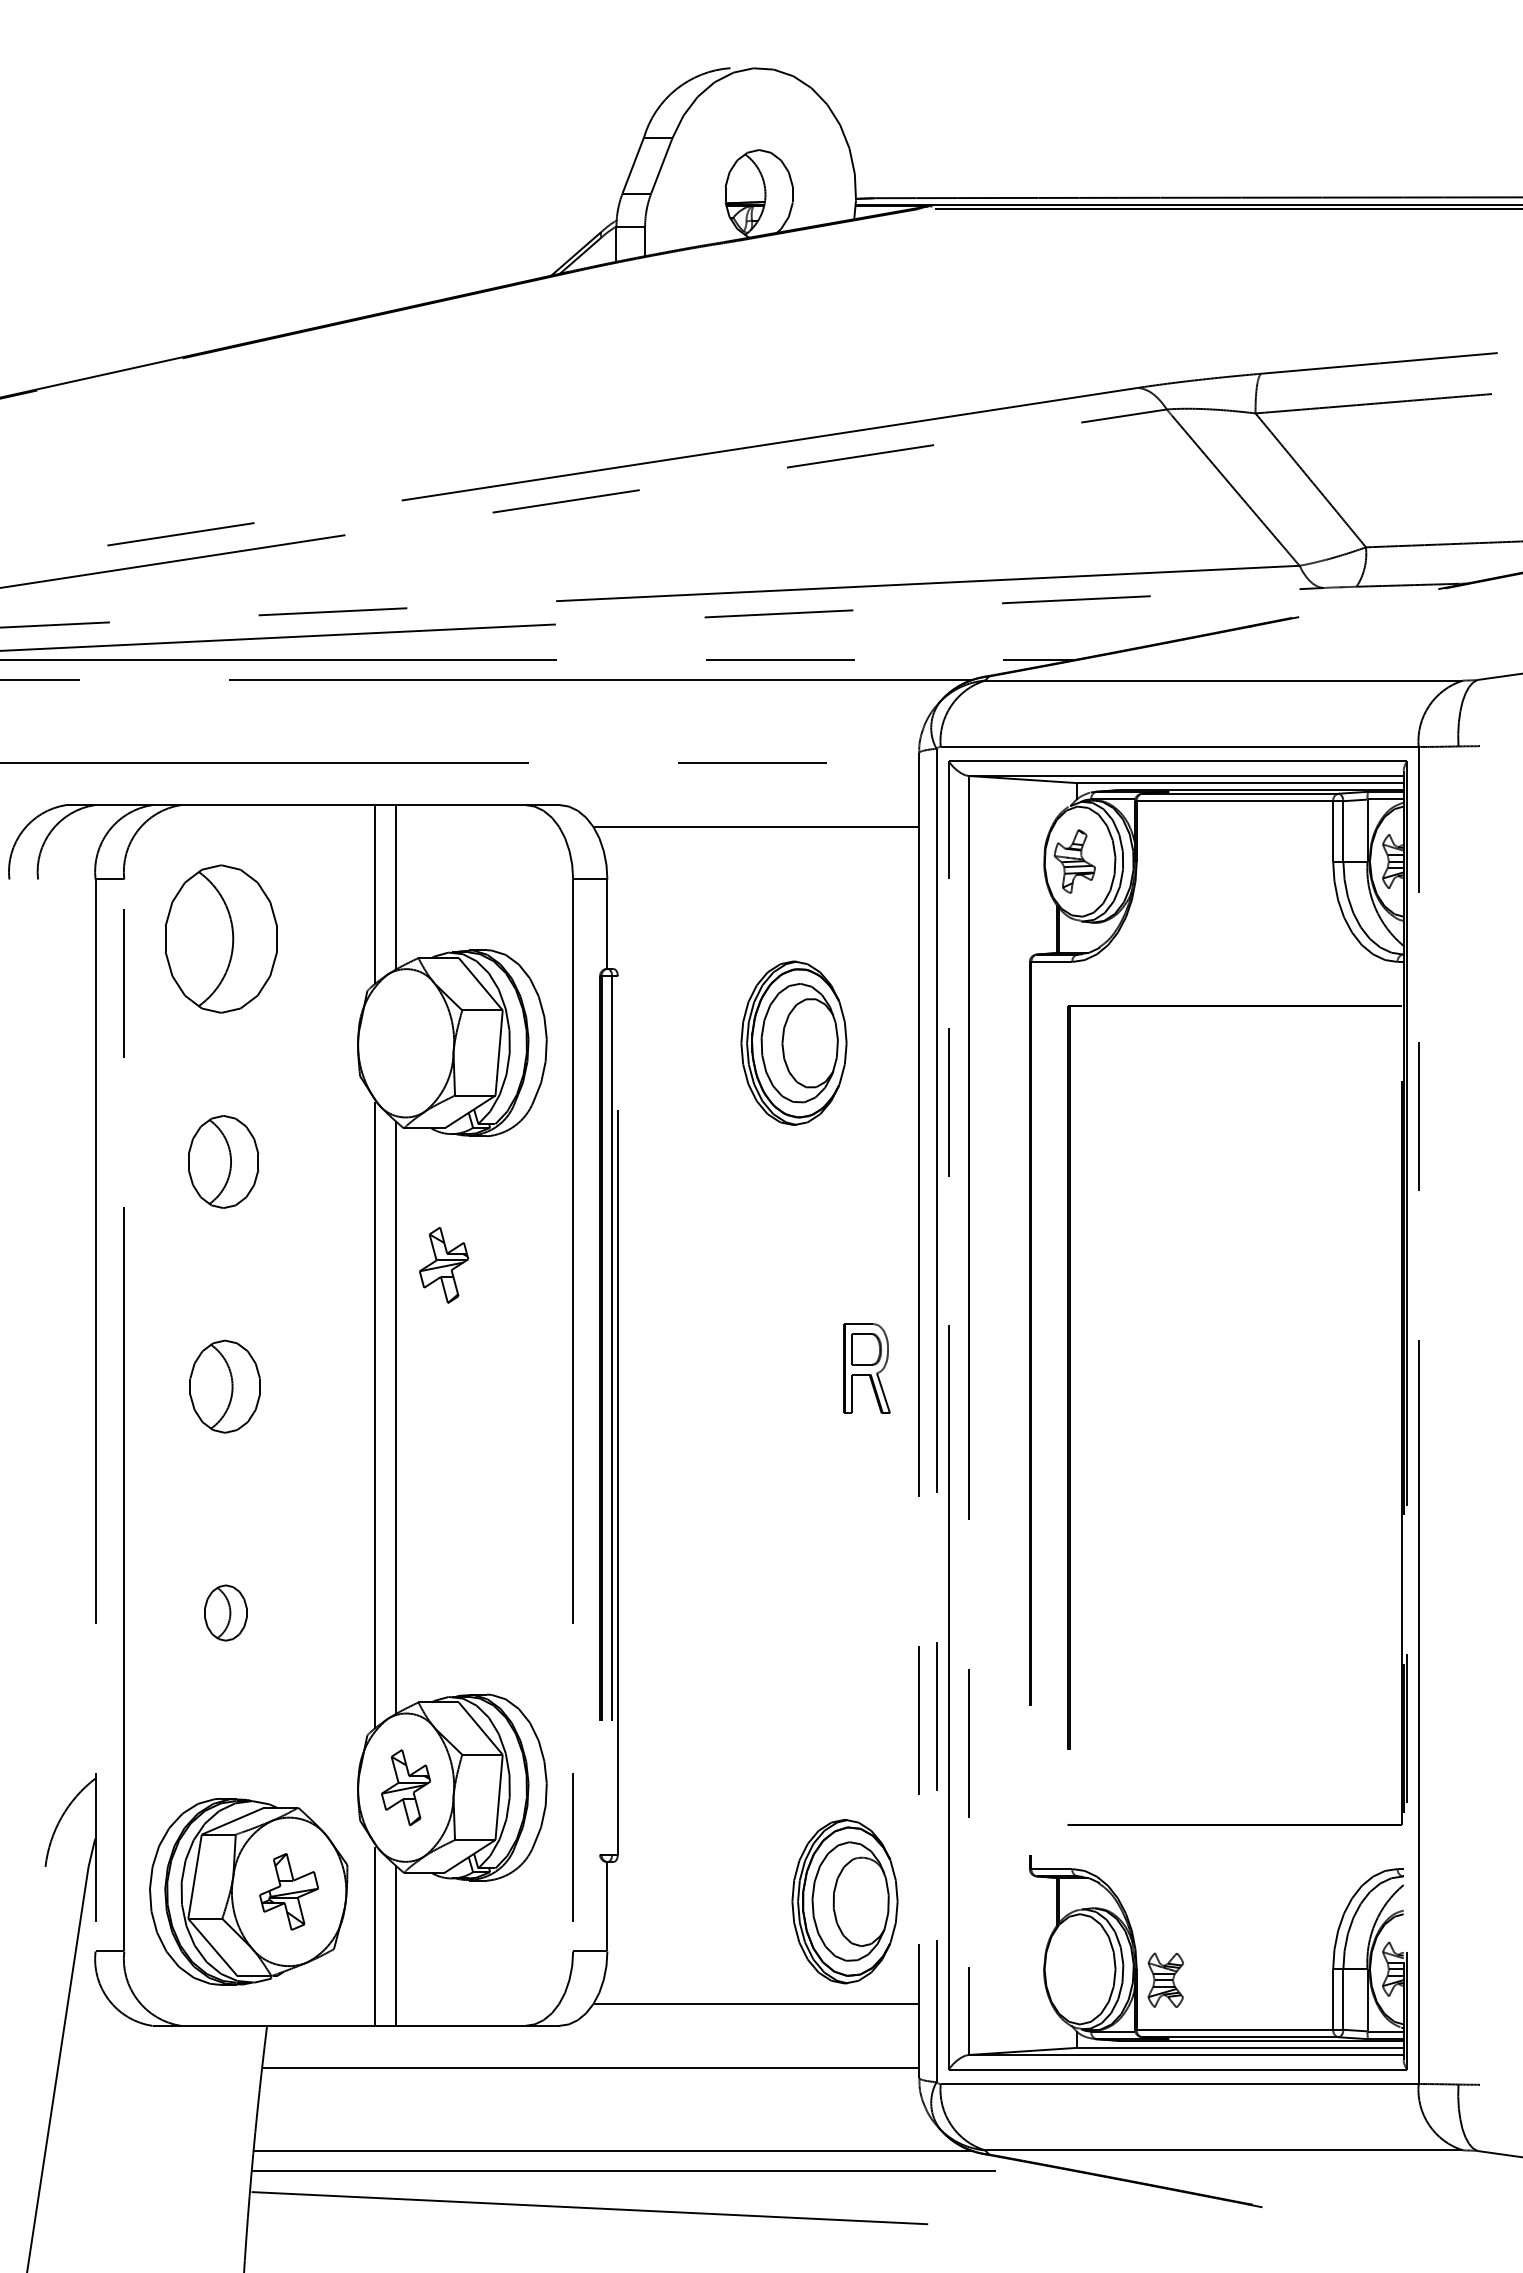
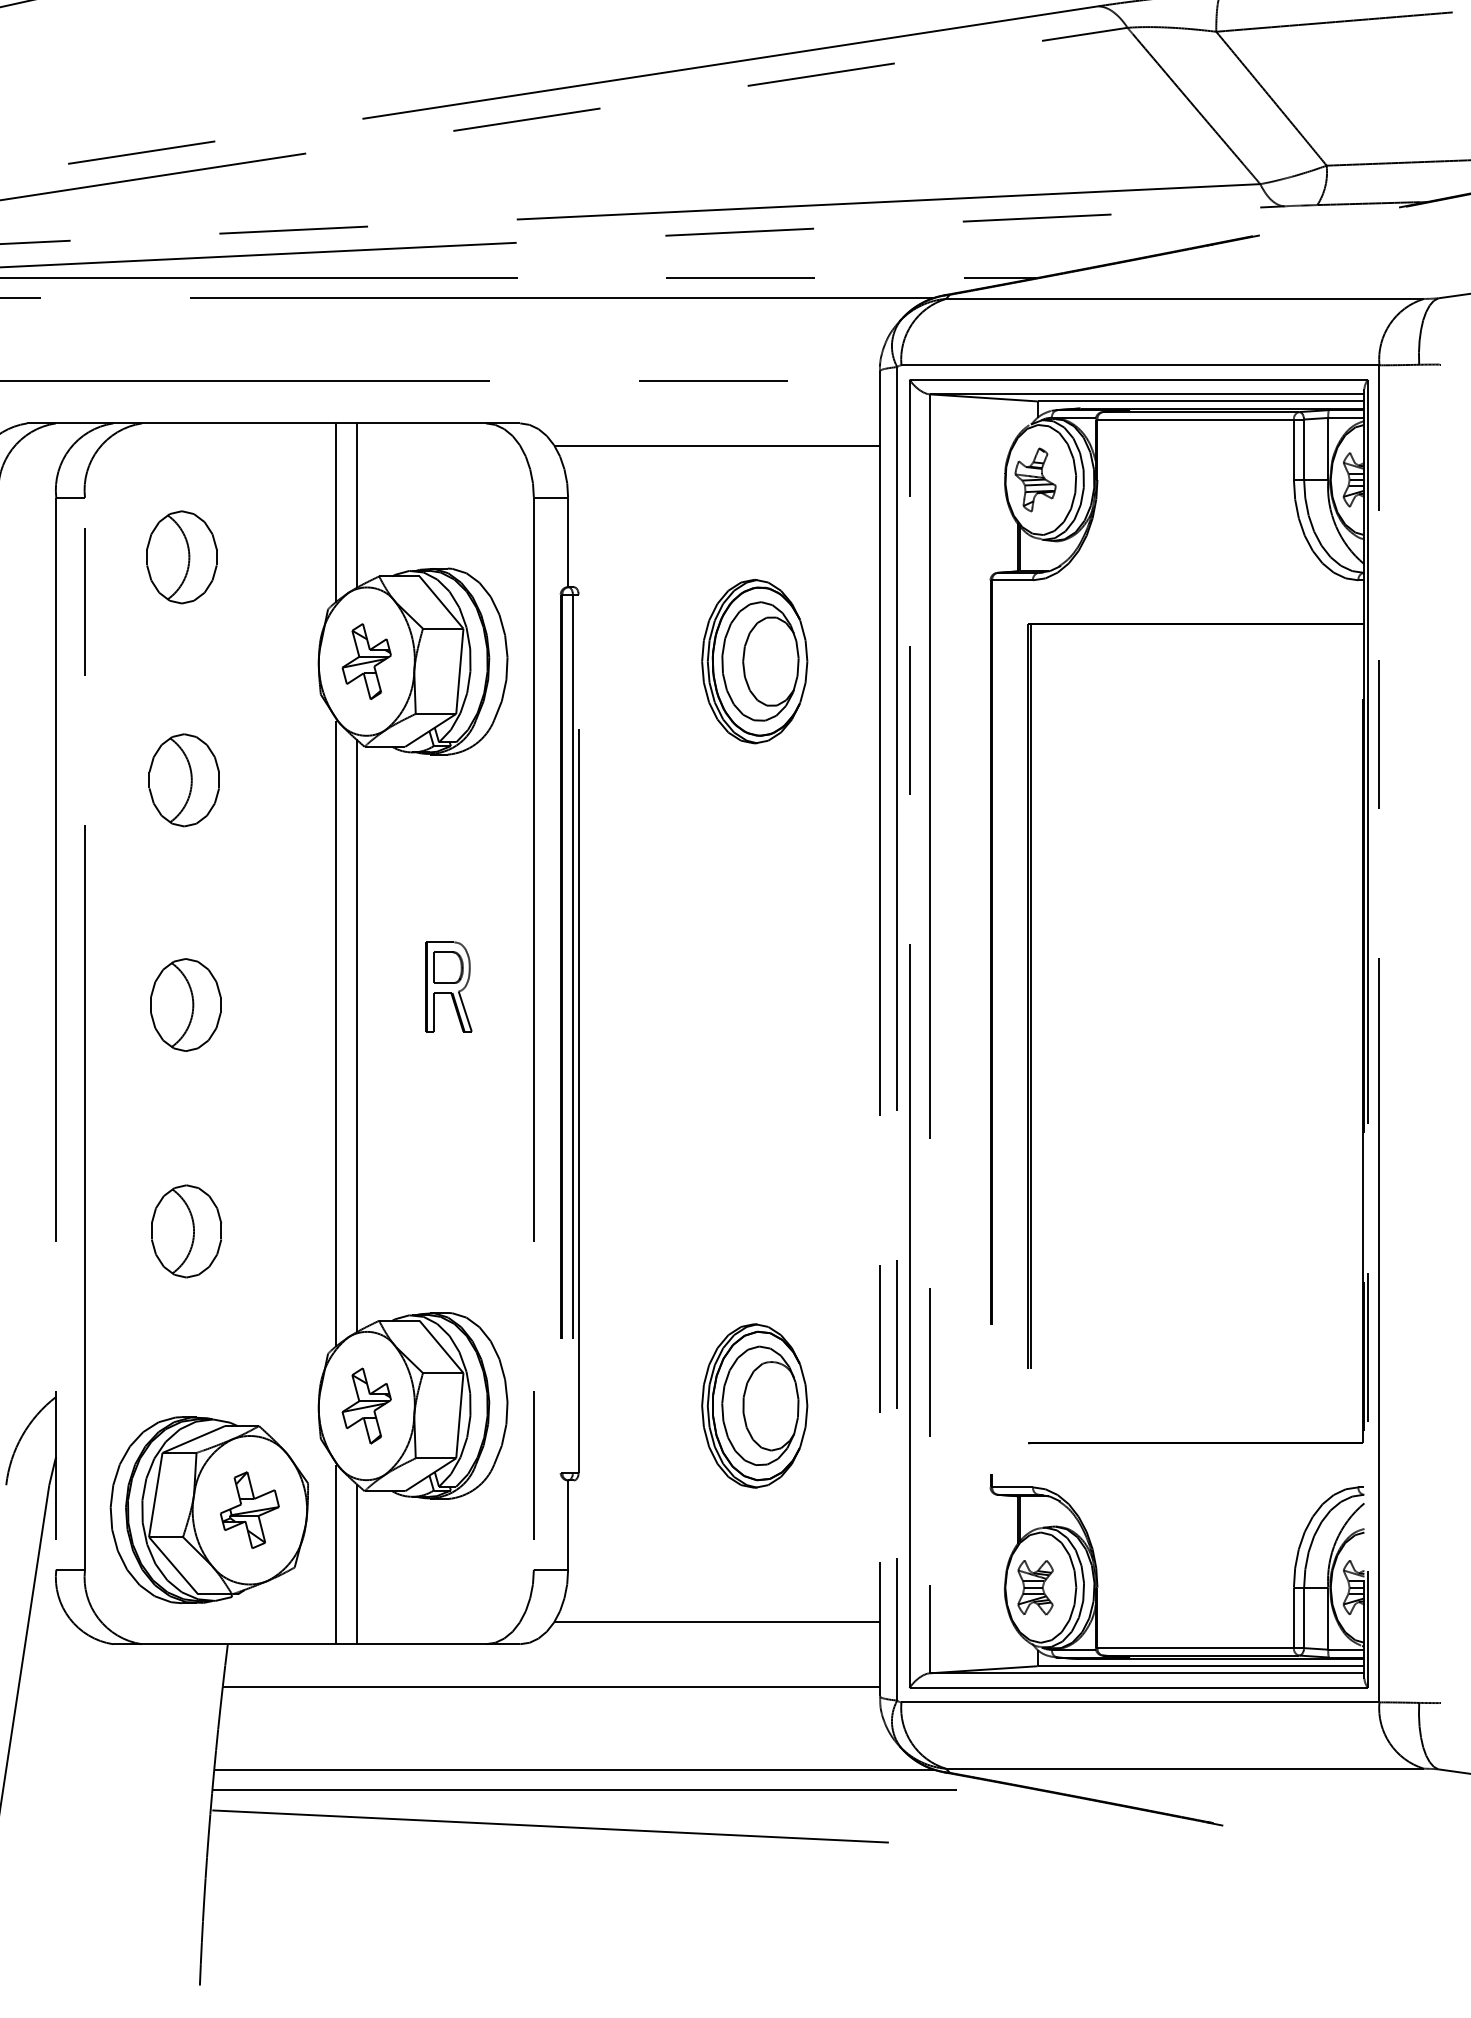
part: (220, 938) -> (181, 556), size x0.62
part: (444, 1265) -> (367, 661), moved
part: (866, 1368) -> (448, 986), moved
part: (225, 1612) -> (186, 1230), size x1.67
part: (844, 1901) -> (754, 1405), moved
part: (1165, 1979) -> (1035, 1586), moved

